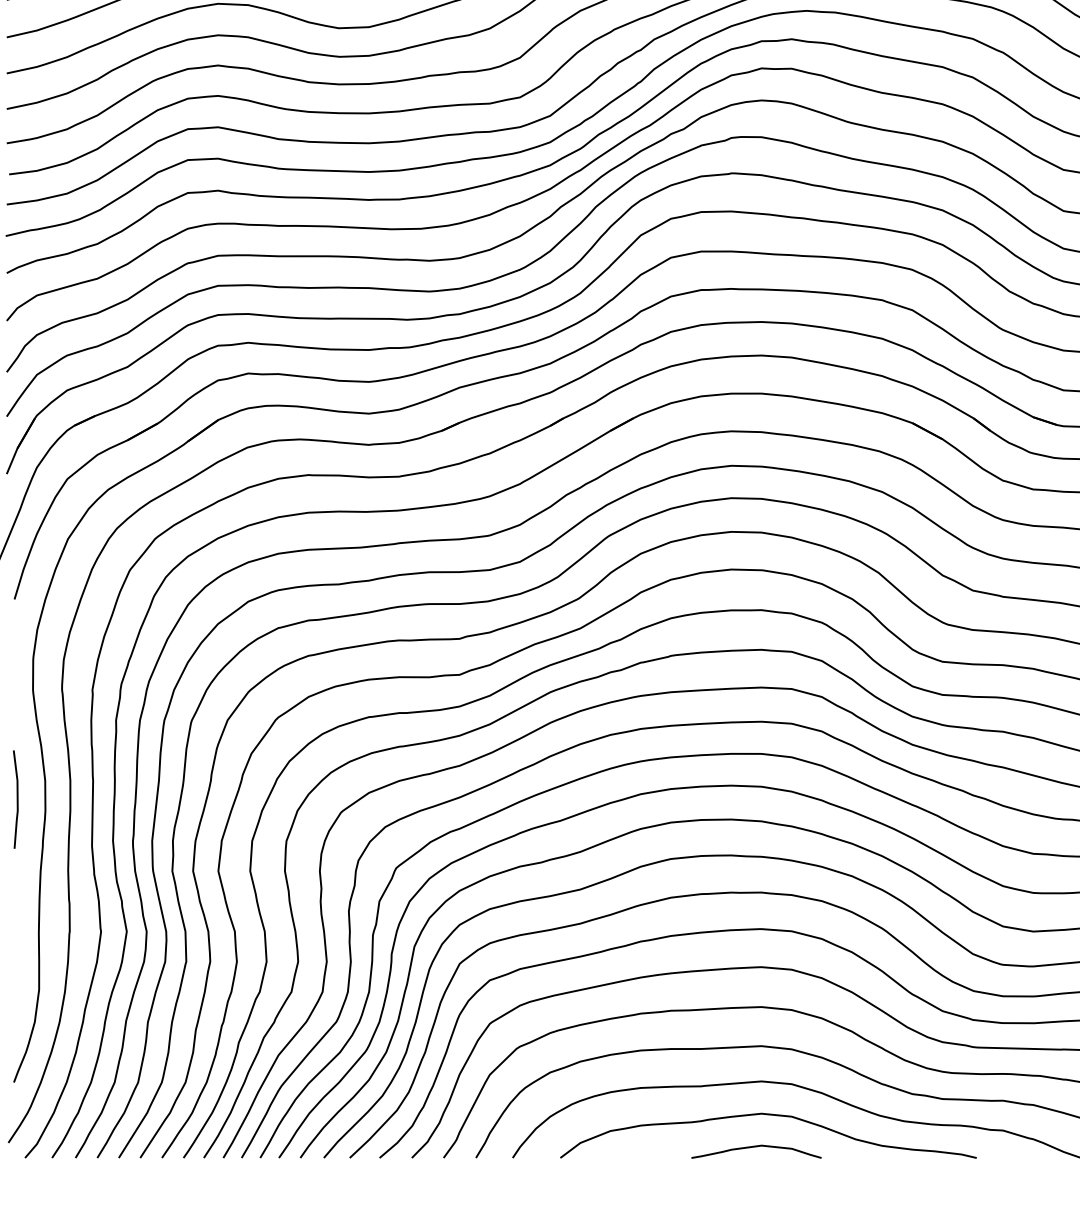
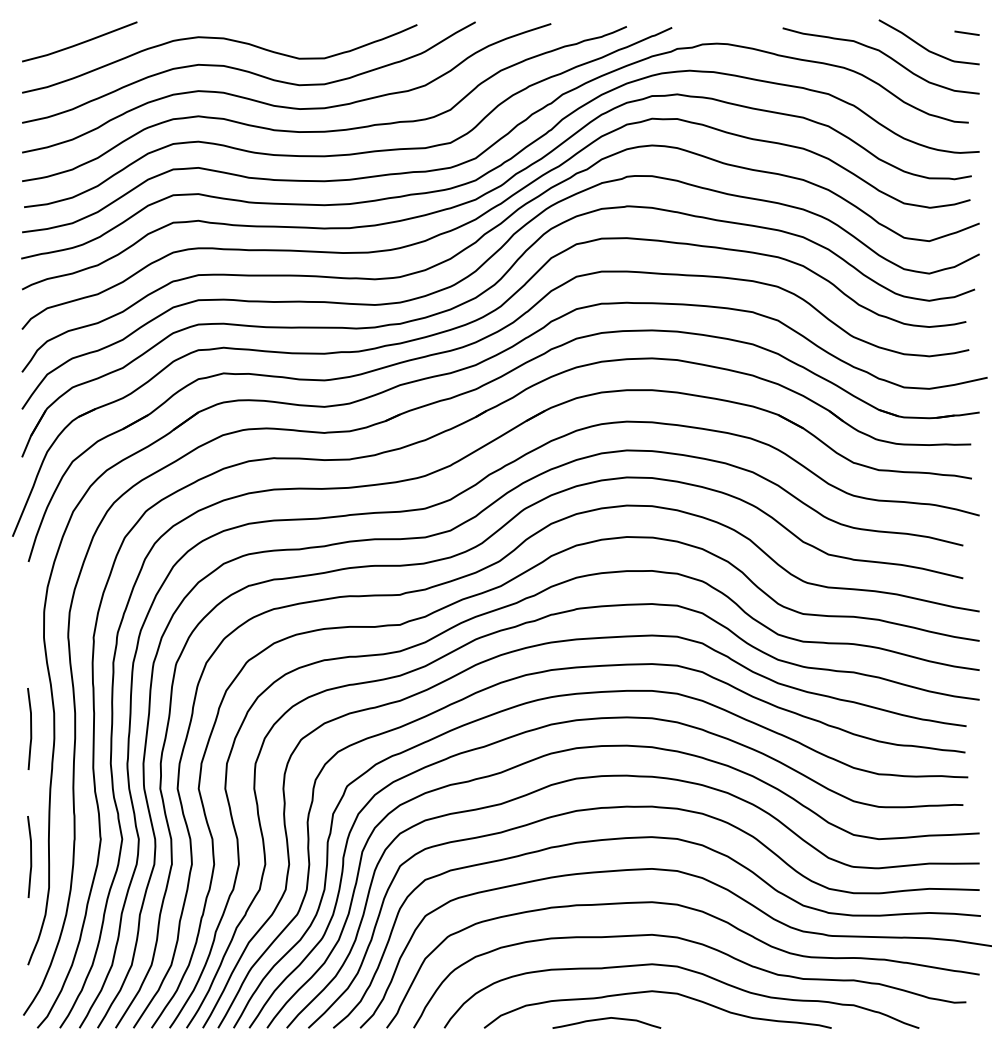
line: (16, 952) -> (30, 856), added
curve: (756, 1147) -> (606, 1019), moved

